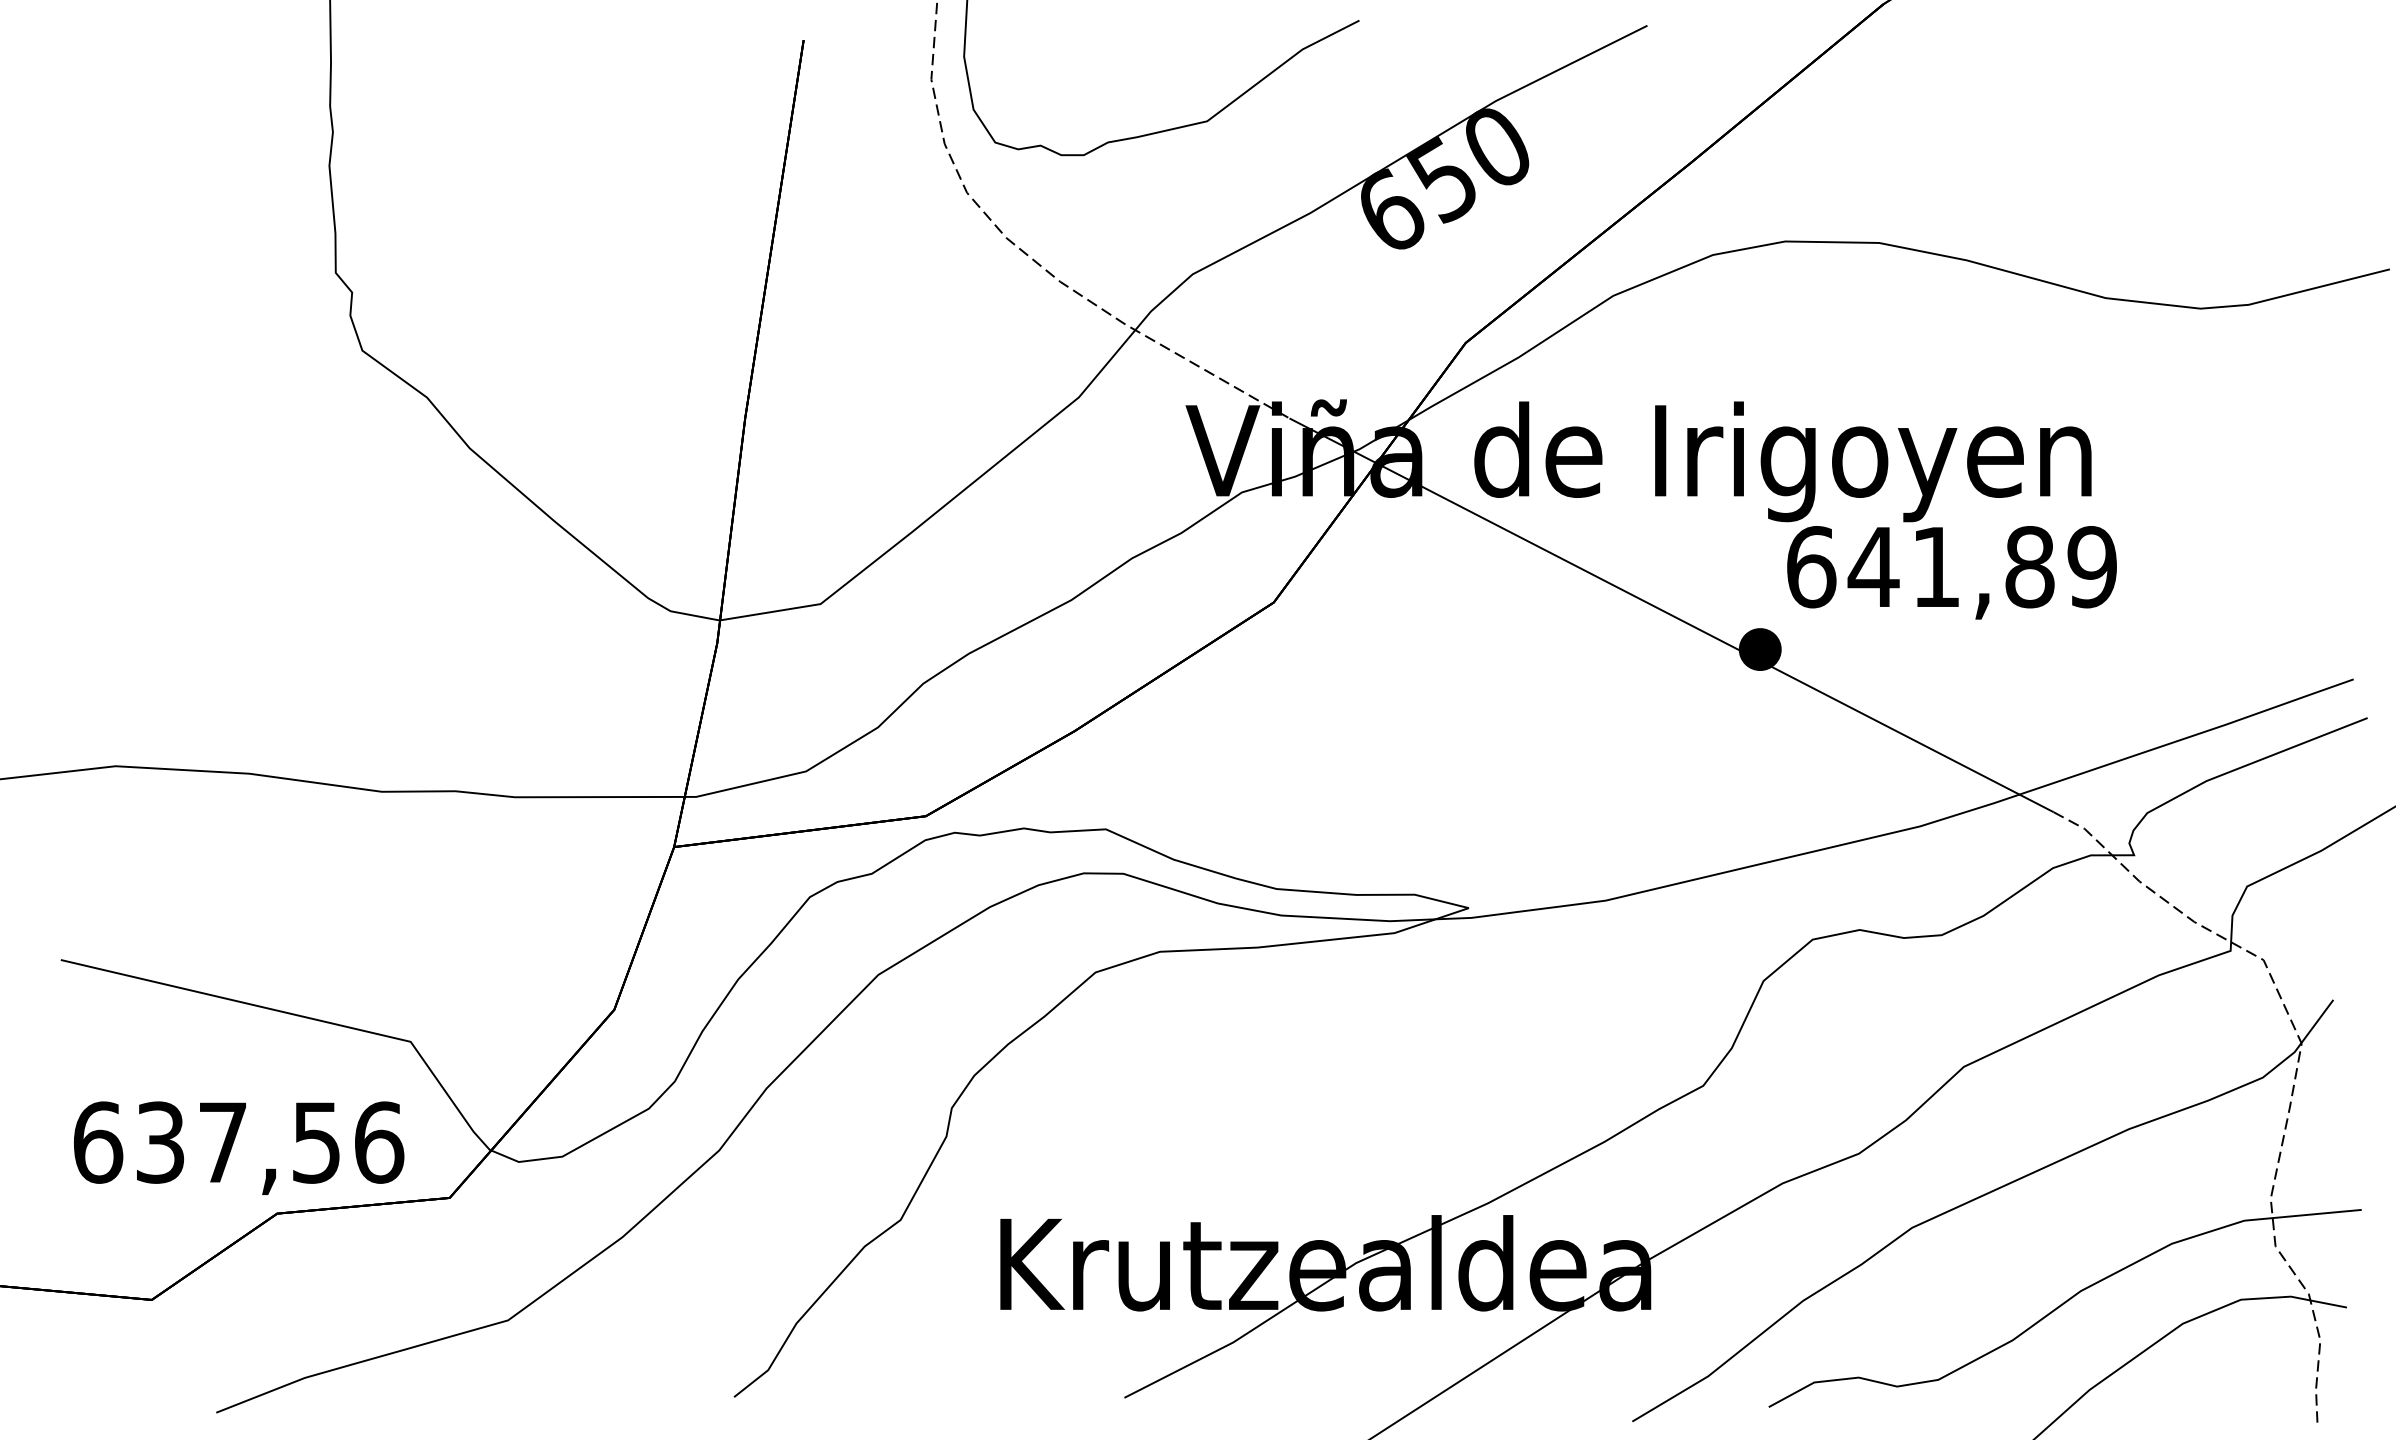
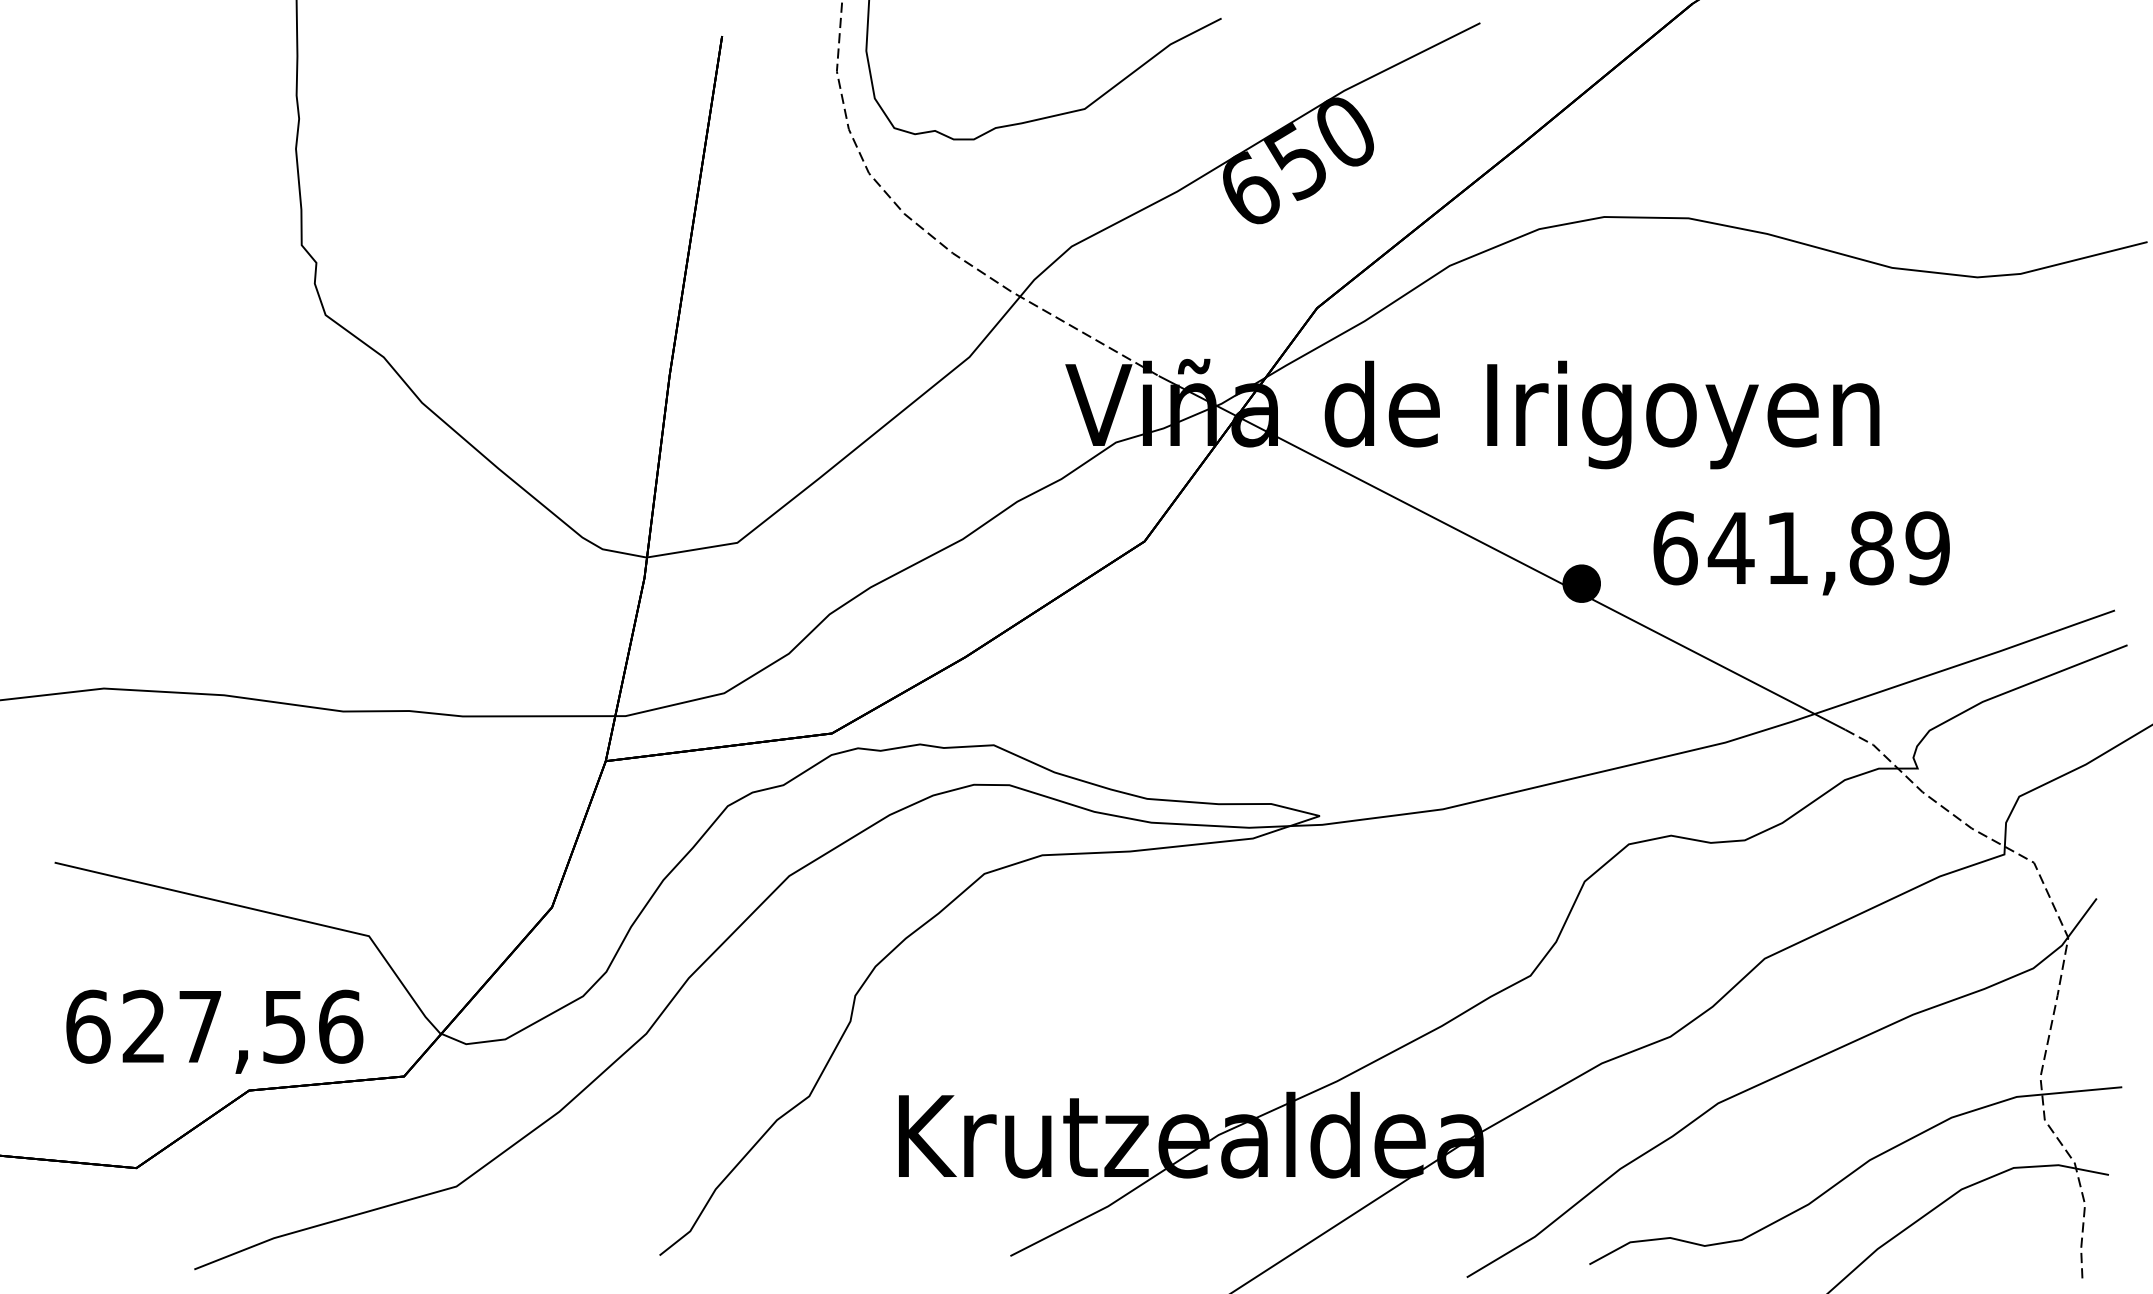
text: (1951, 572) -> (1801, 553), moved
text: (160, 1142) -> (144, 1026), 637,56 -> 627,56

